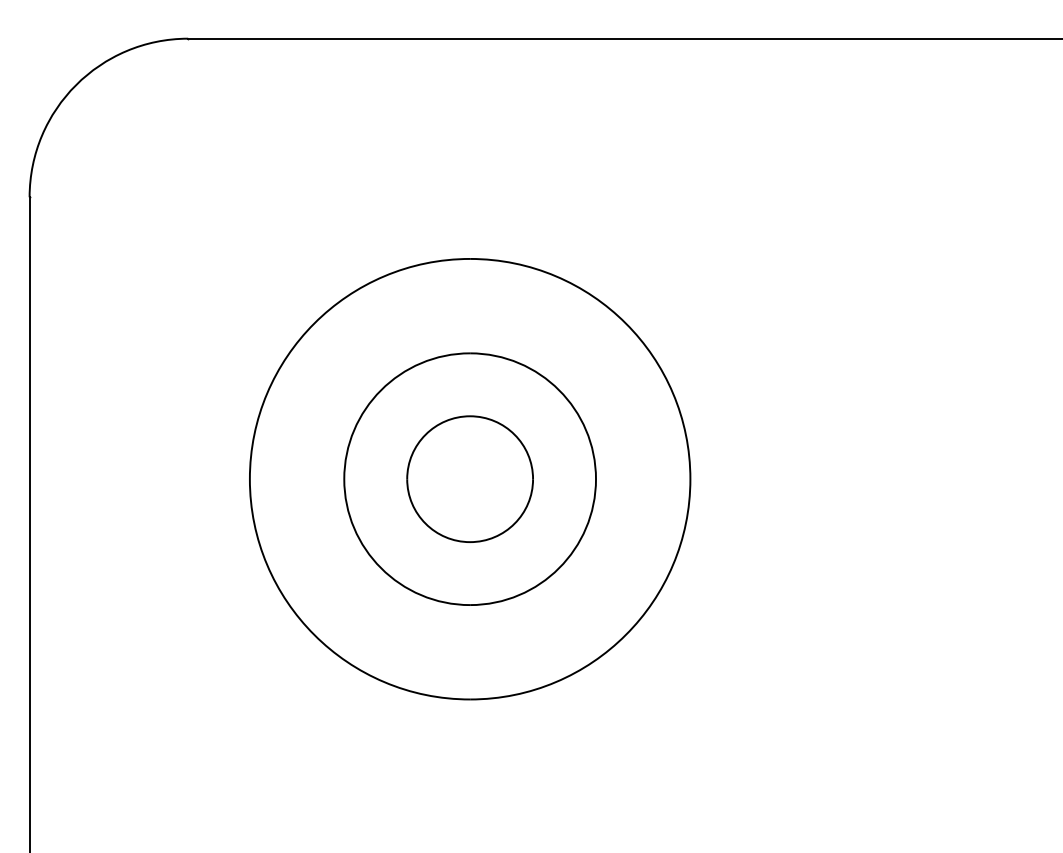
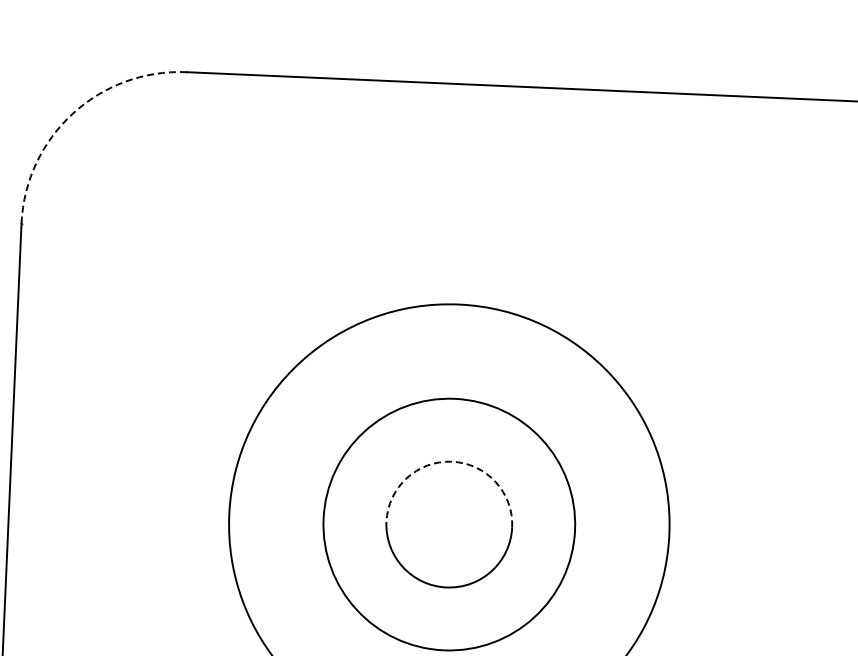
arc: (76, 85) -> (73, 114), solid -> dashed
arc: (470, 416) -> (452, 461), solid -> dashed

